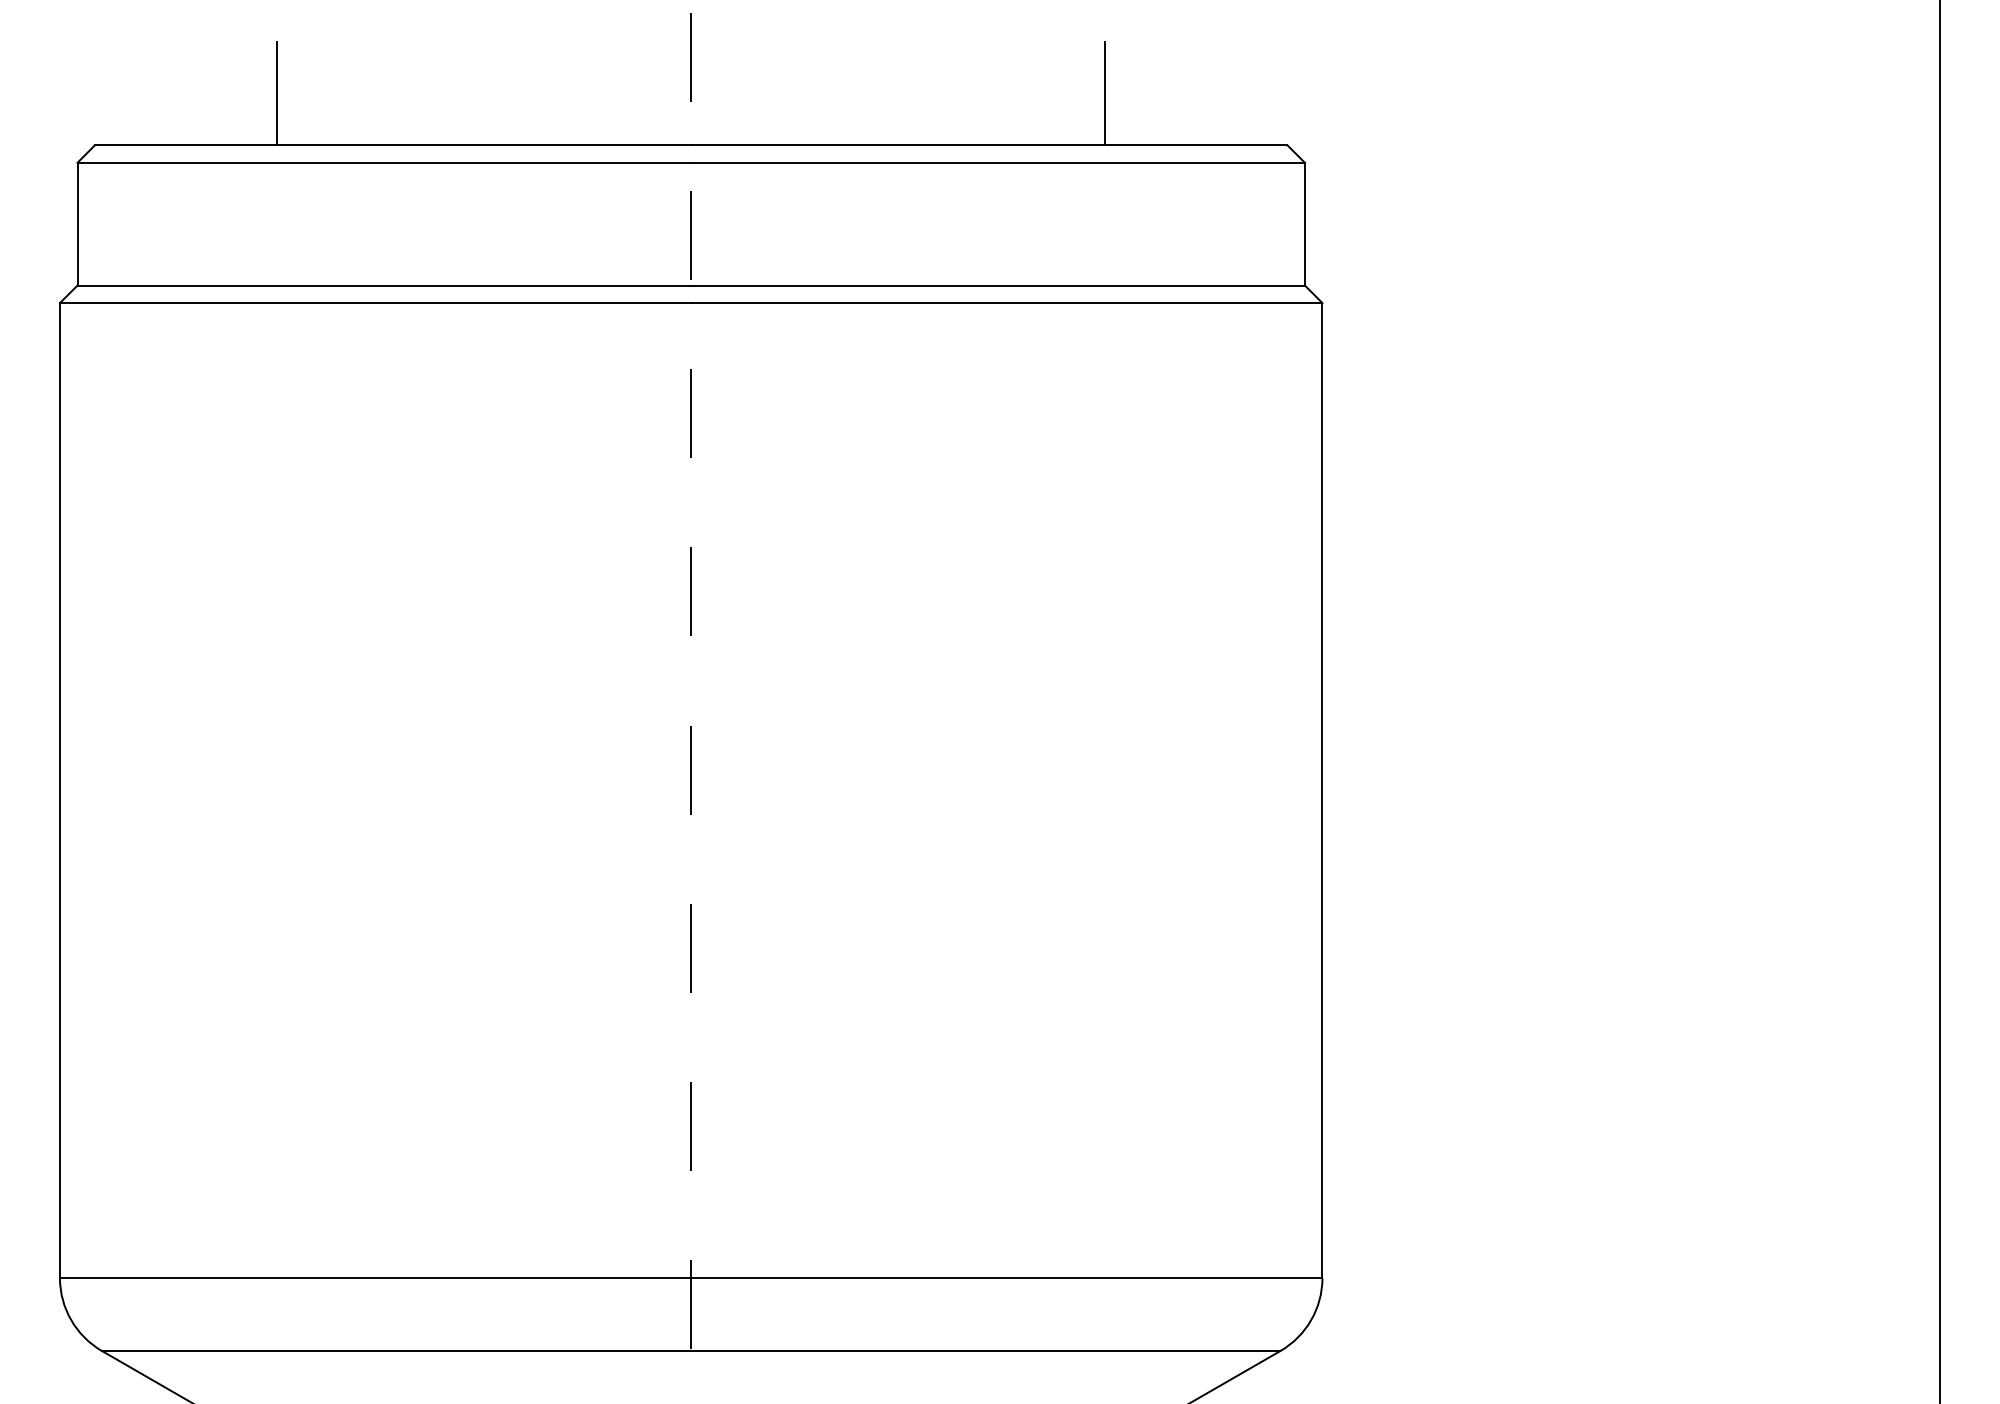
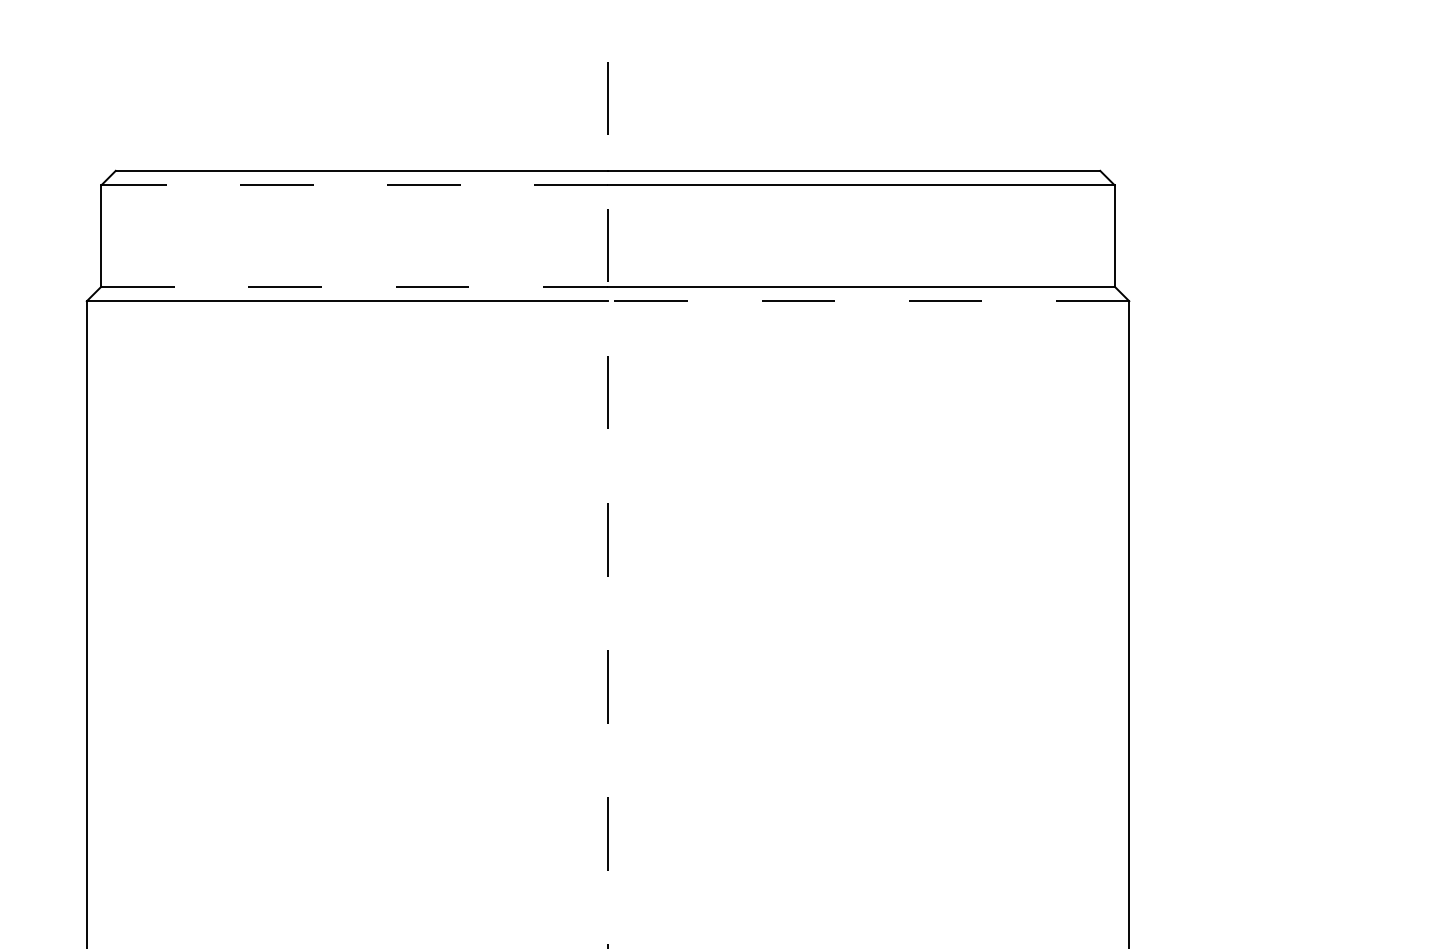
line: (277, 93) -> (266, 128), removed
line: (1105, 93) -> (950, 128), removed
line: (384, 162) -> (354, 185), solid -> dashed
line: (384, 285) -> (354, 286), solid -> dashed
line: (1006, 303) -> (868, 301), solid -> dashed

